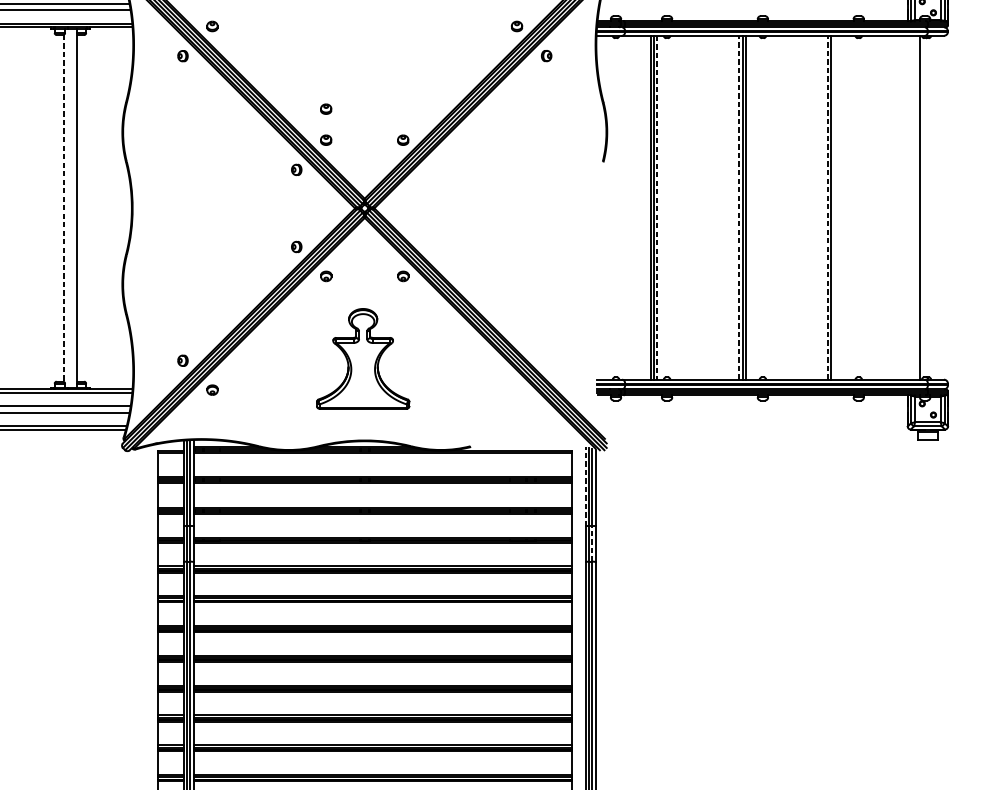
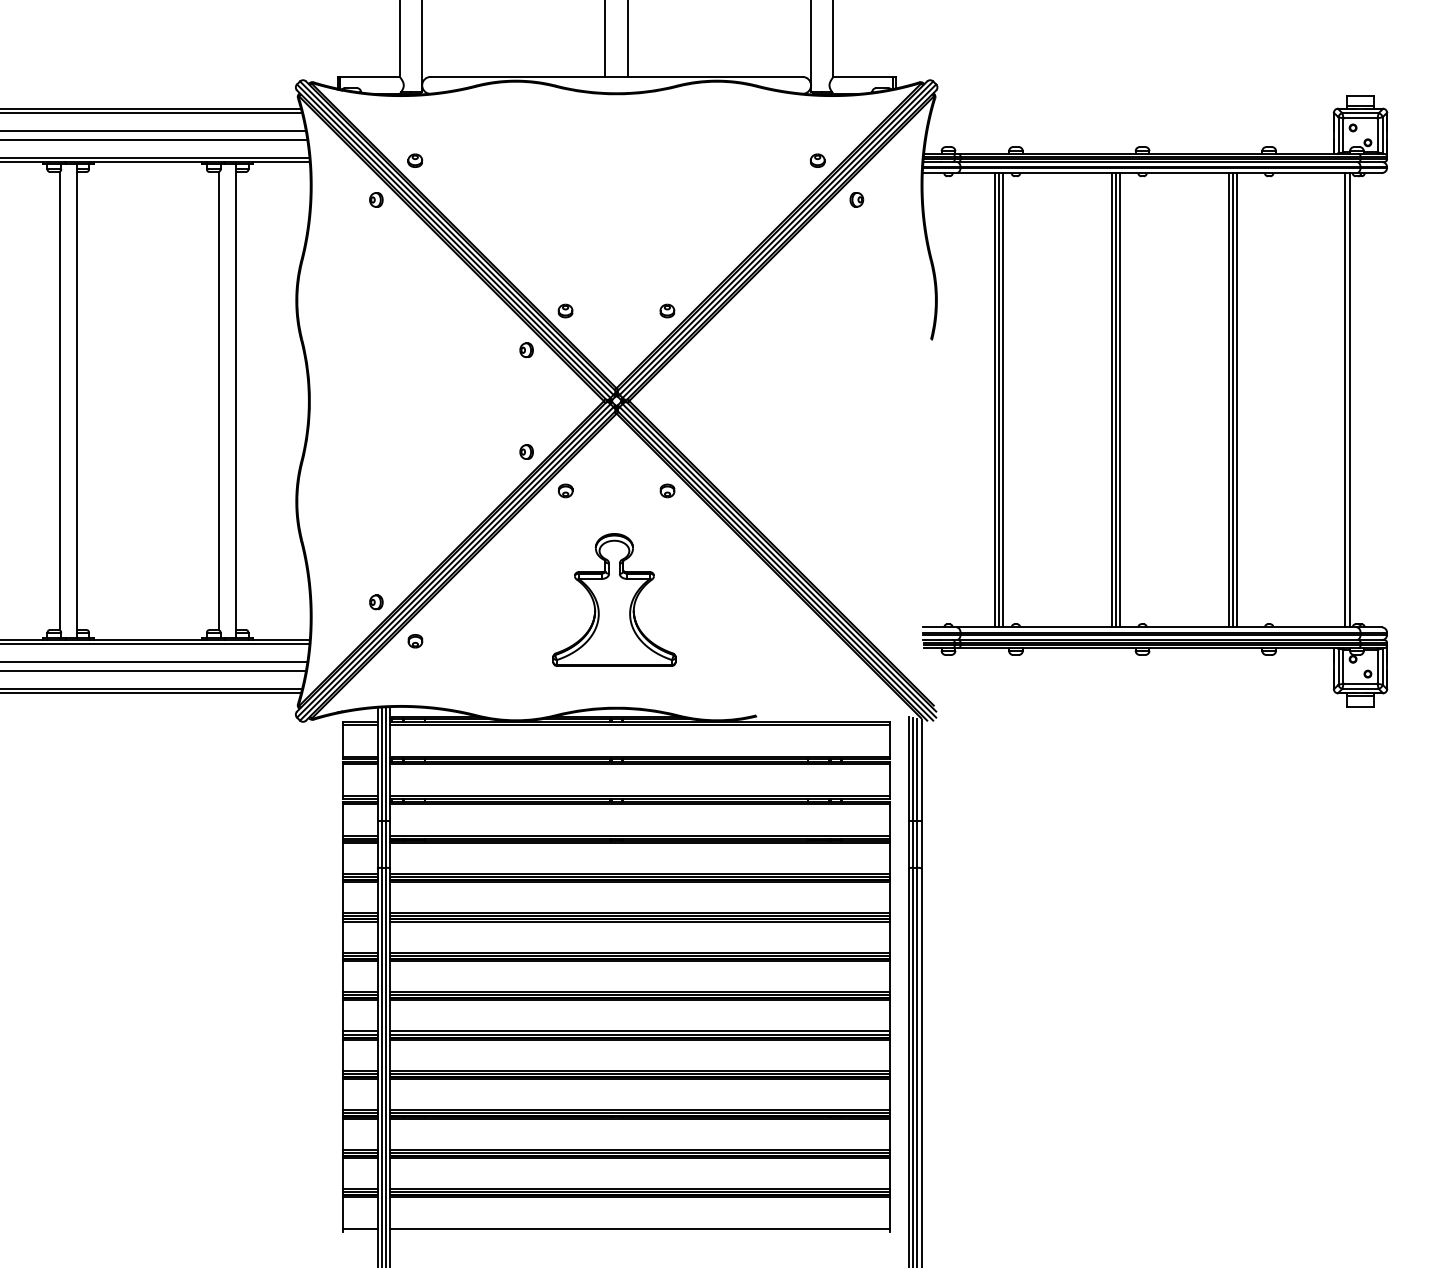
part: (326, 108) -> (565, 269), removed
line: (657, 207) -> (1003, 400), dashed -> solid
line: (739, 207) -> (1111, 399), dashed -> solid
line: (827, 207) -> (1228, 399), dashed -> solid
line: (834, 207) -> (1236, 400), added
line: (916, 207) -> (1345, 400), added
line: (64, 208) -> (219, 401), dashed -> solid
line: (585, 486) -> (908, 768), dashed -> solid
line: (592, 543) -> (917, 843), dashed -> solid

